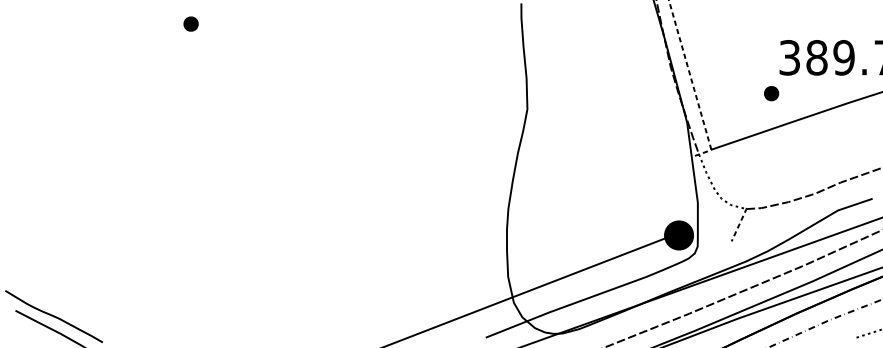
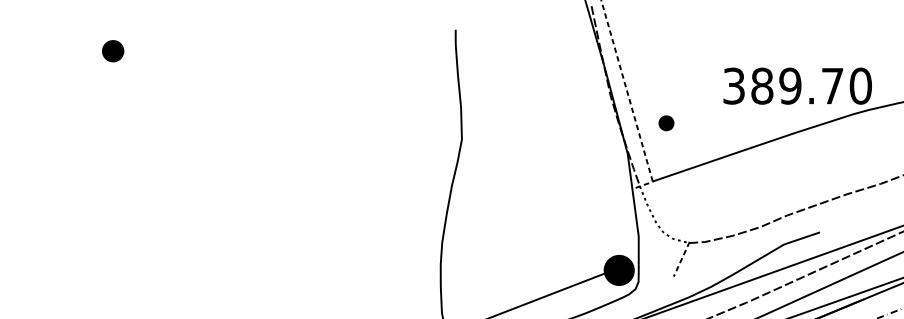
part: (190, 23) -> (112, 50), size x1.4
part: (771, 93) -> (666, 123), moved

